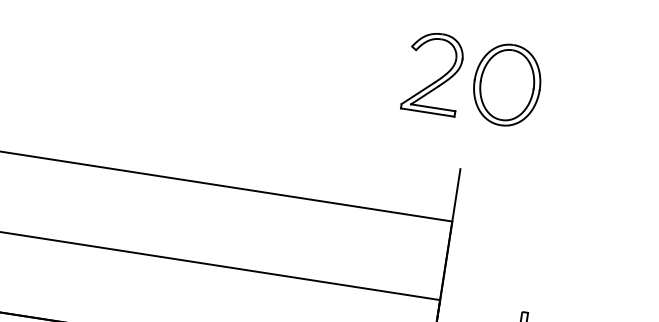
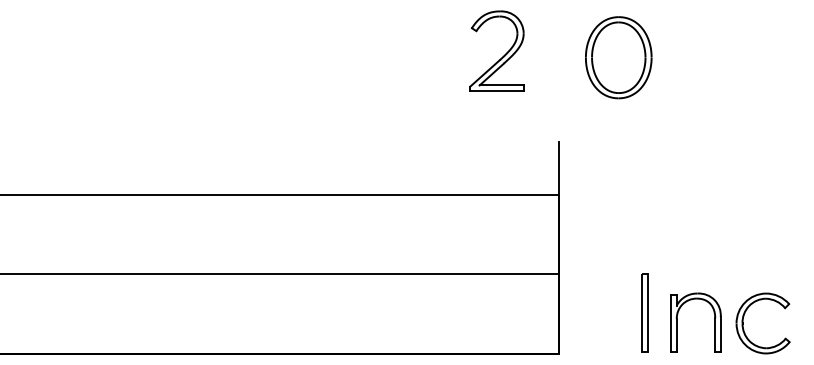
part: (438, 79) -> (502, 56), moved
part: (506, 84) -> (618, 57), moved

